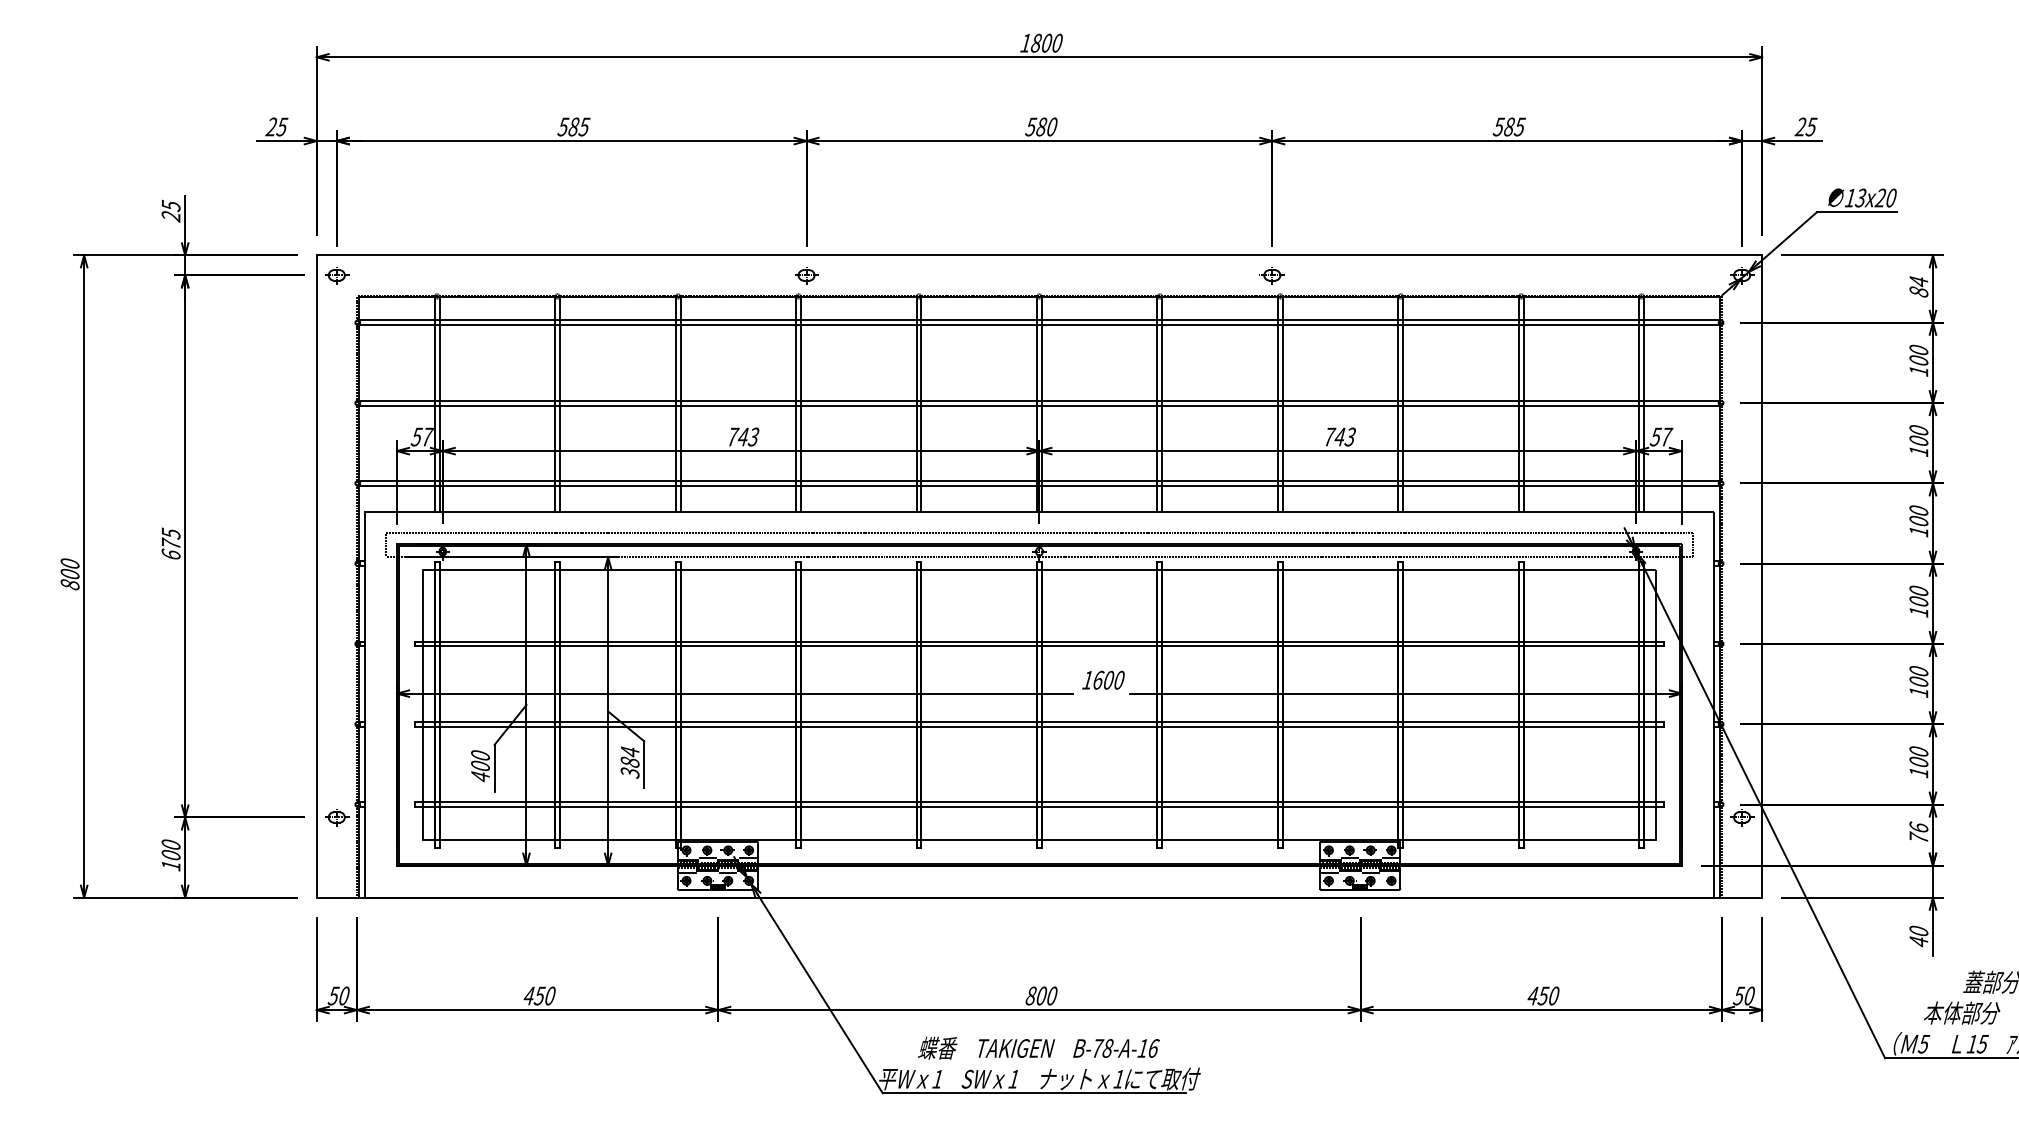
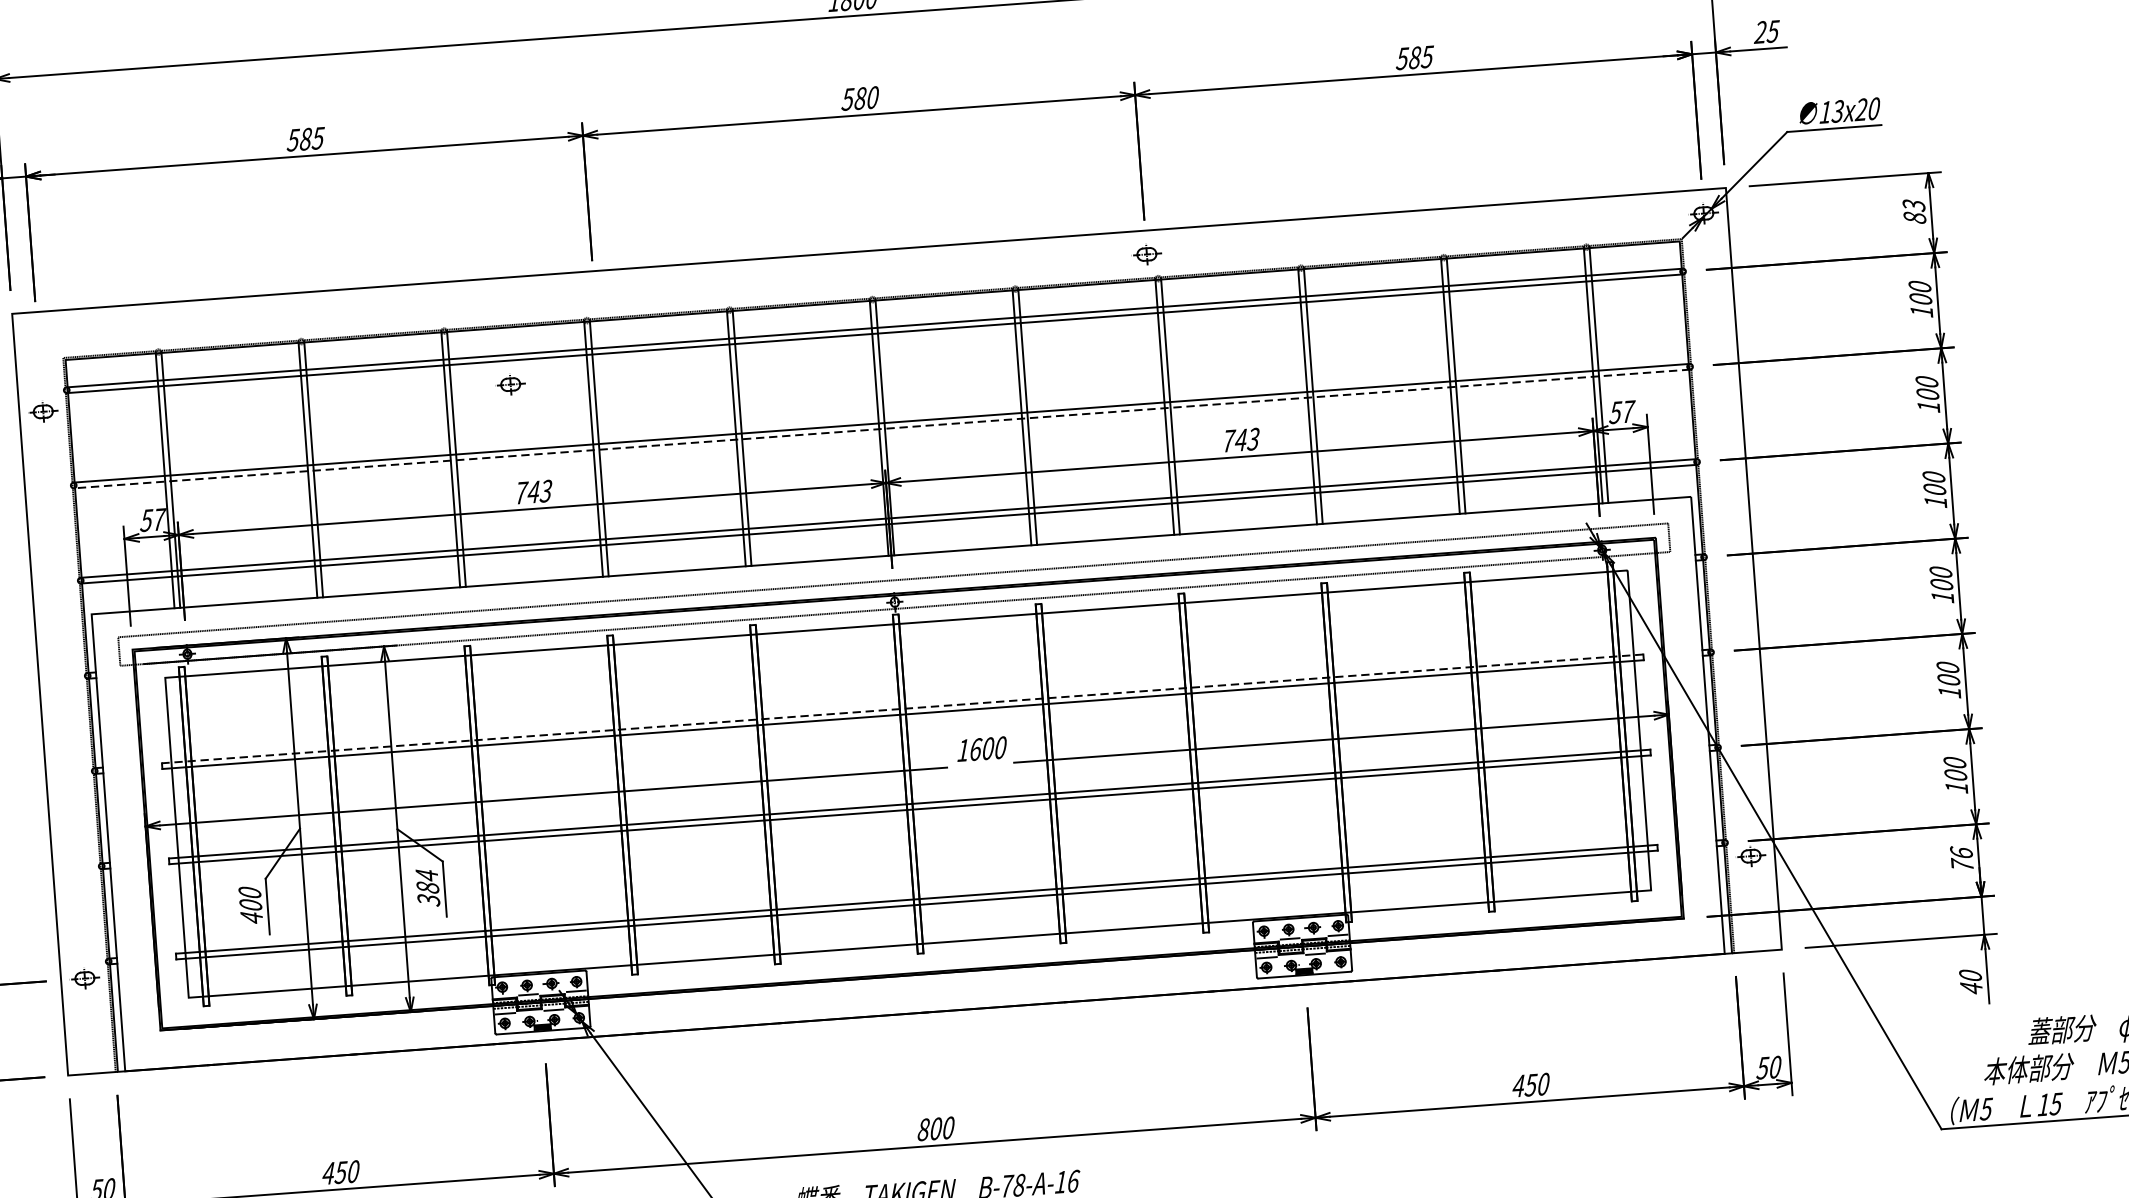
part: (337, 275) -> (44, 411), moved
part: (806, 275) -> (510, 384), moved
text: (1918, 281) -> (1913, 205), 84 -> 83
line: (1039, 405) -> (882, 428), solid -> dashed
line: (1039, 641) -> (902, 708), solid -> dashed

